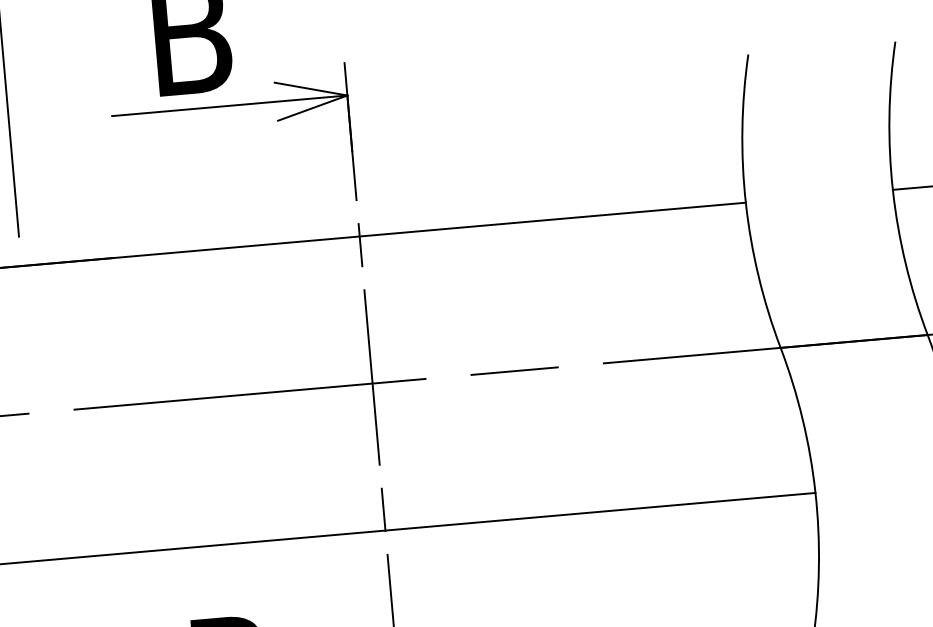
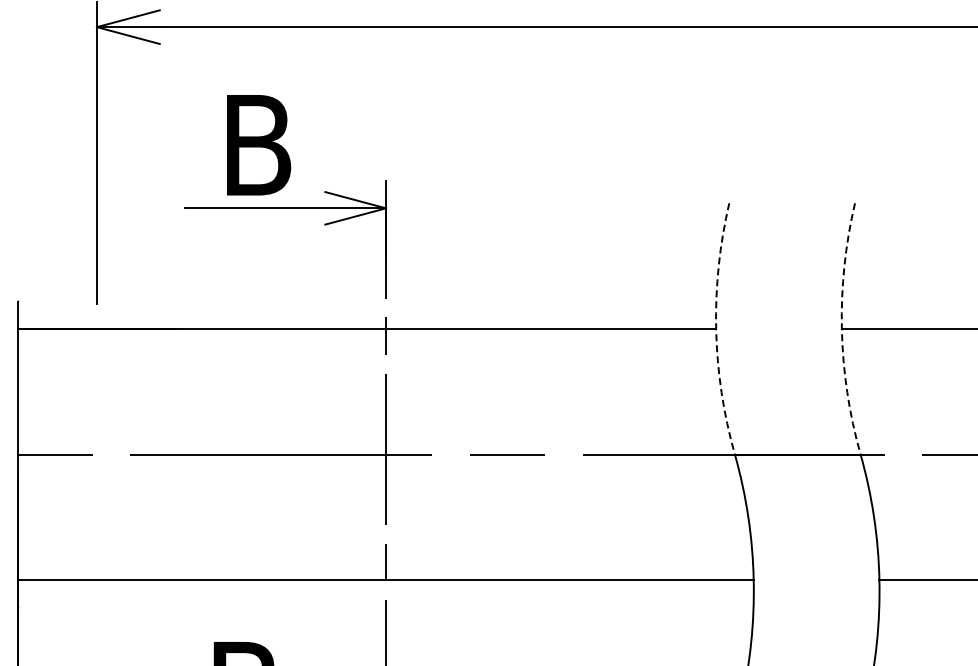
arc: (892, 190) -> (841, 329), solid -> dashed
arc: (746, 203) -> (716, 329), solid -> dashed

